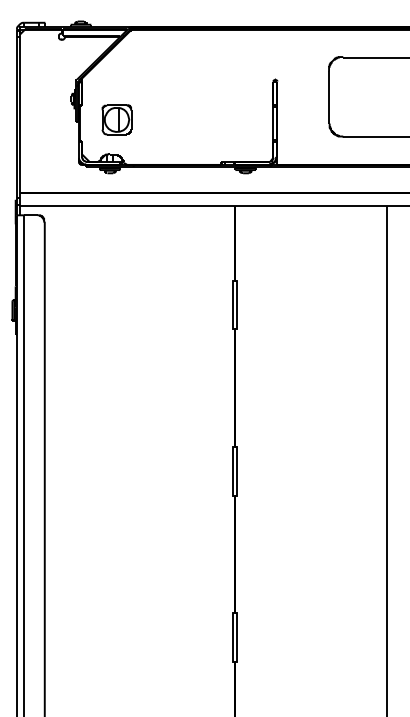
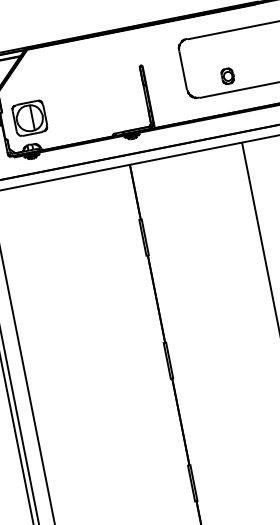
part: (385, 116) -> (227, 76), added
part: (116, 119) -> (29, 118), size x1.43

